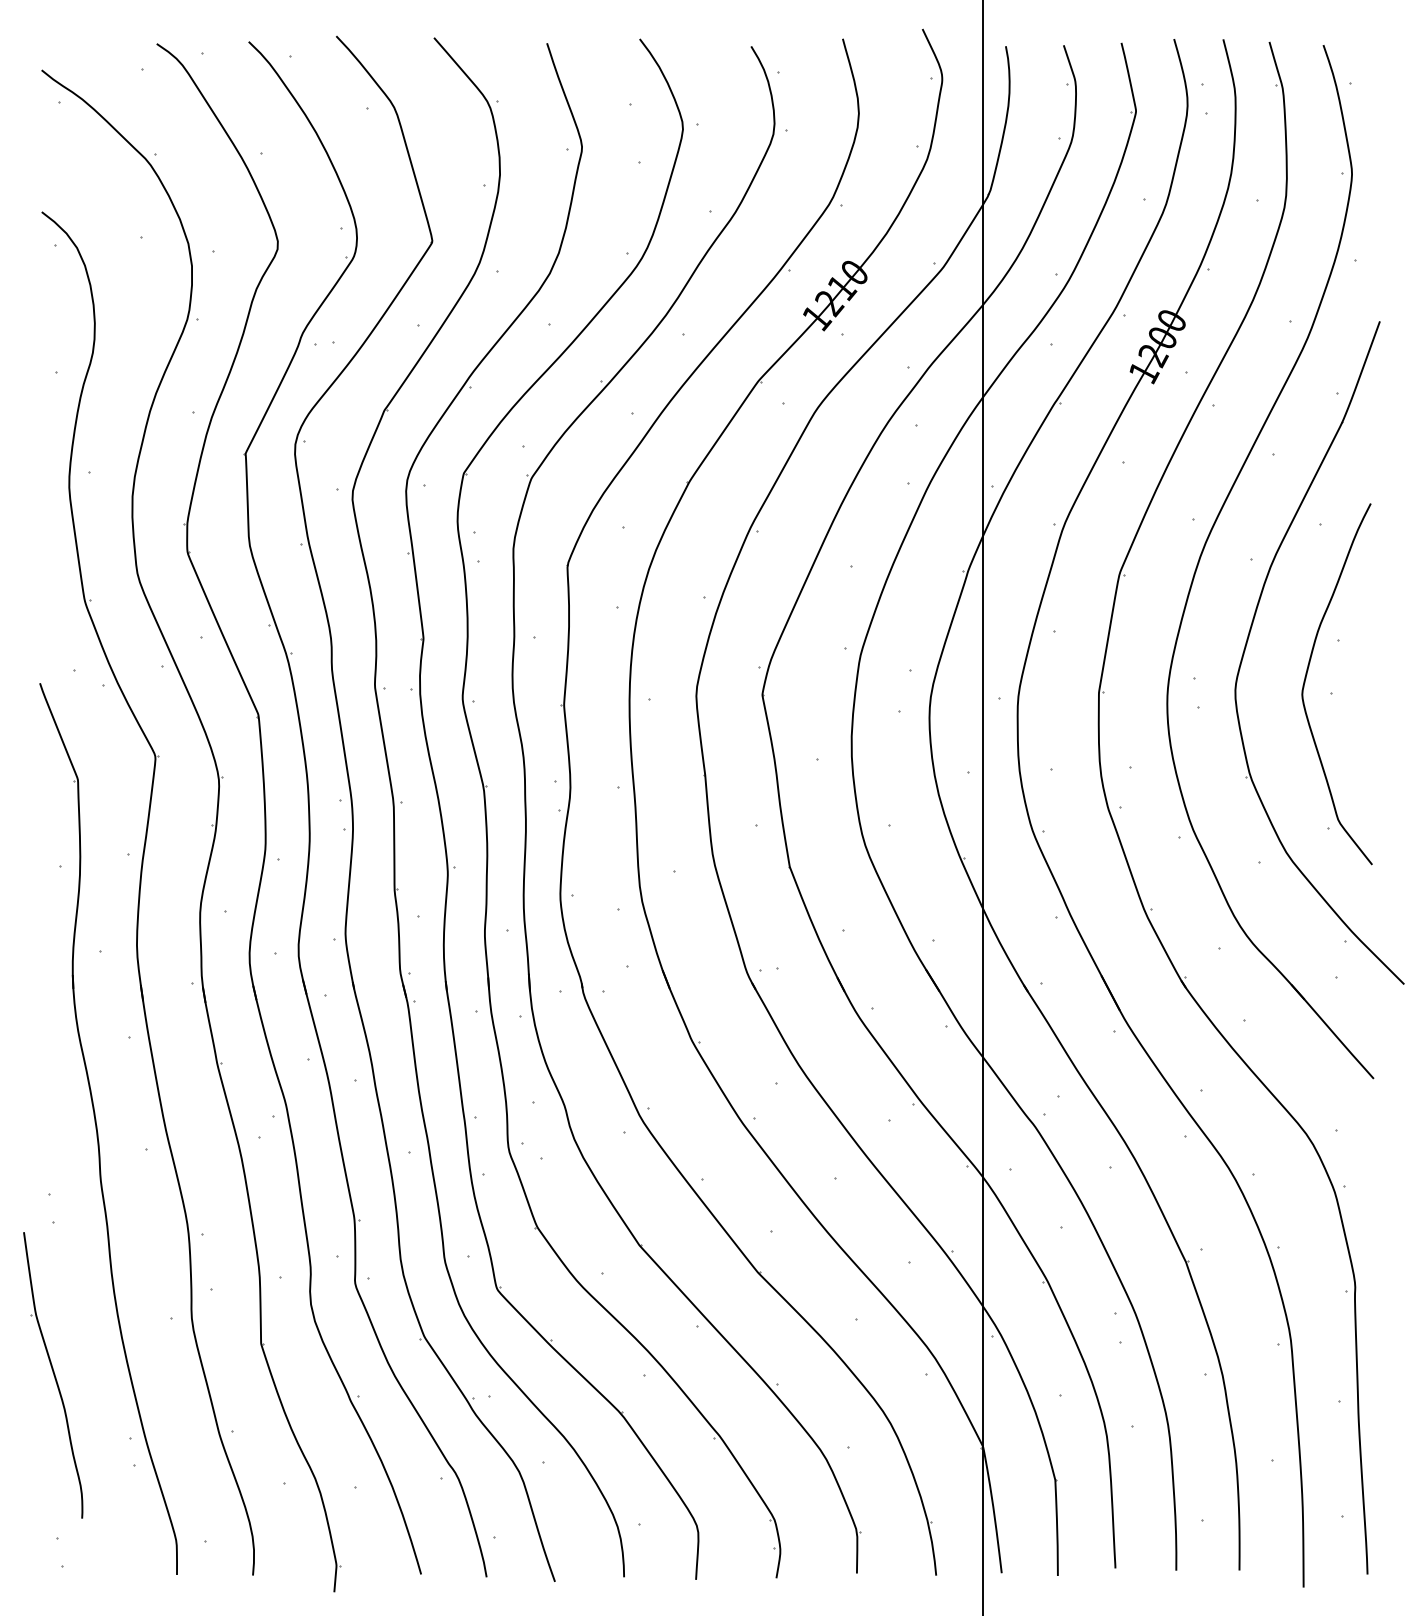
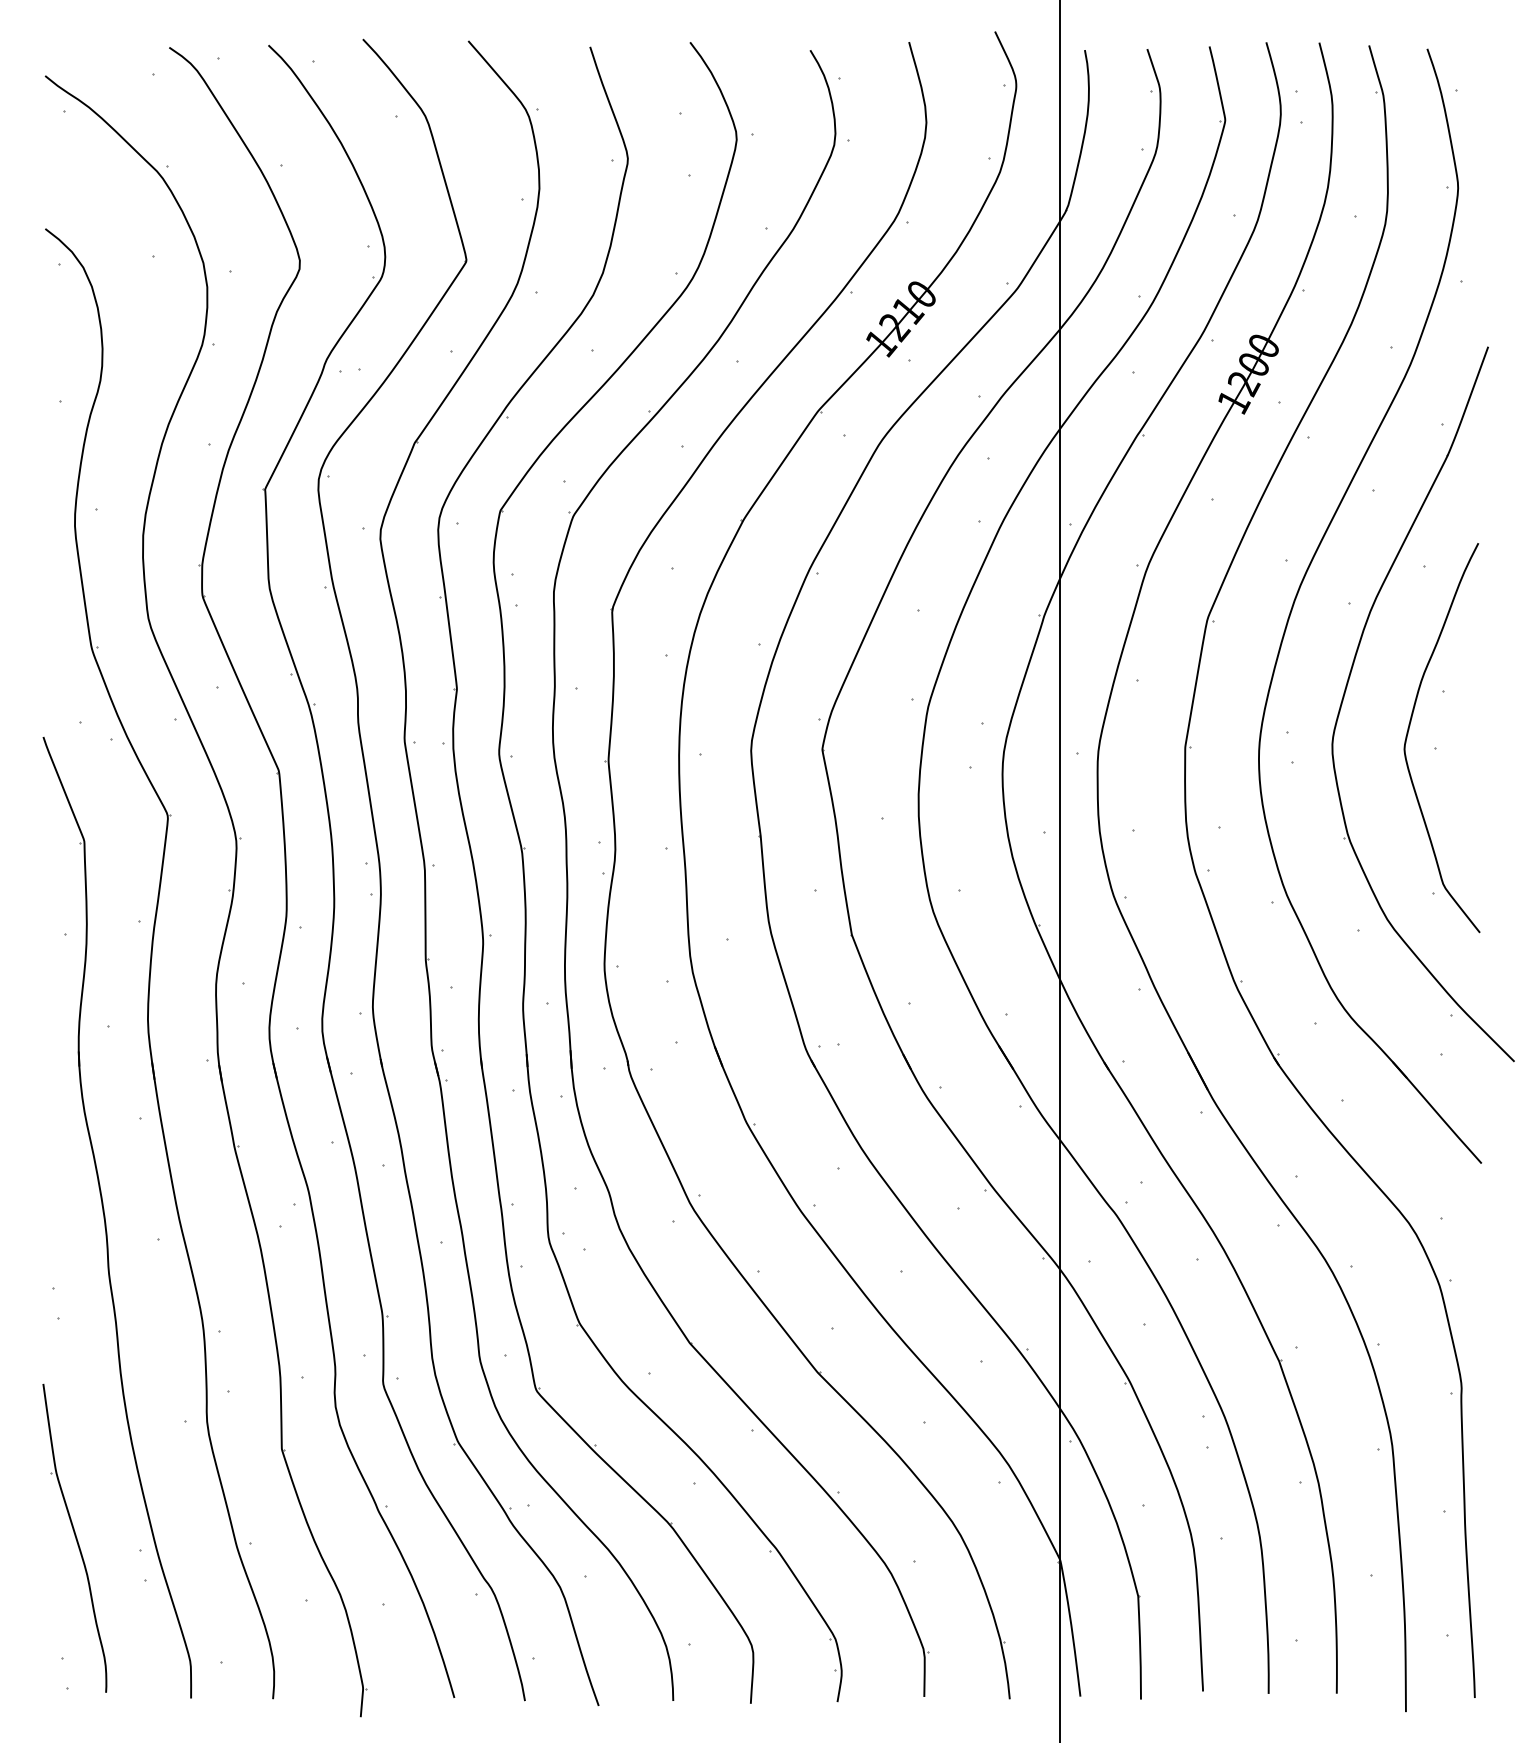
part: (53, 1375) -> (75, 1538), moved

